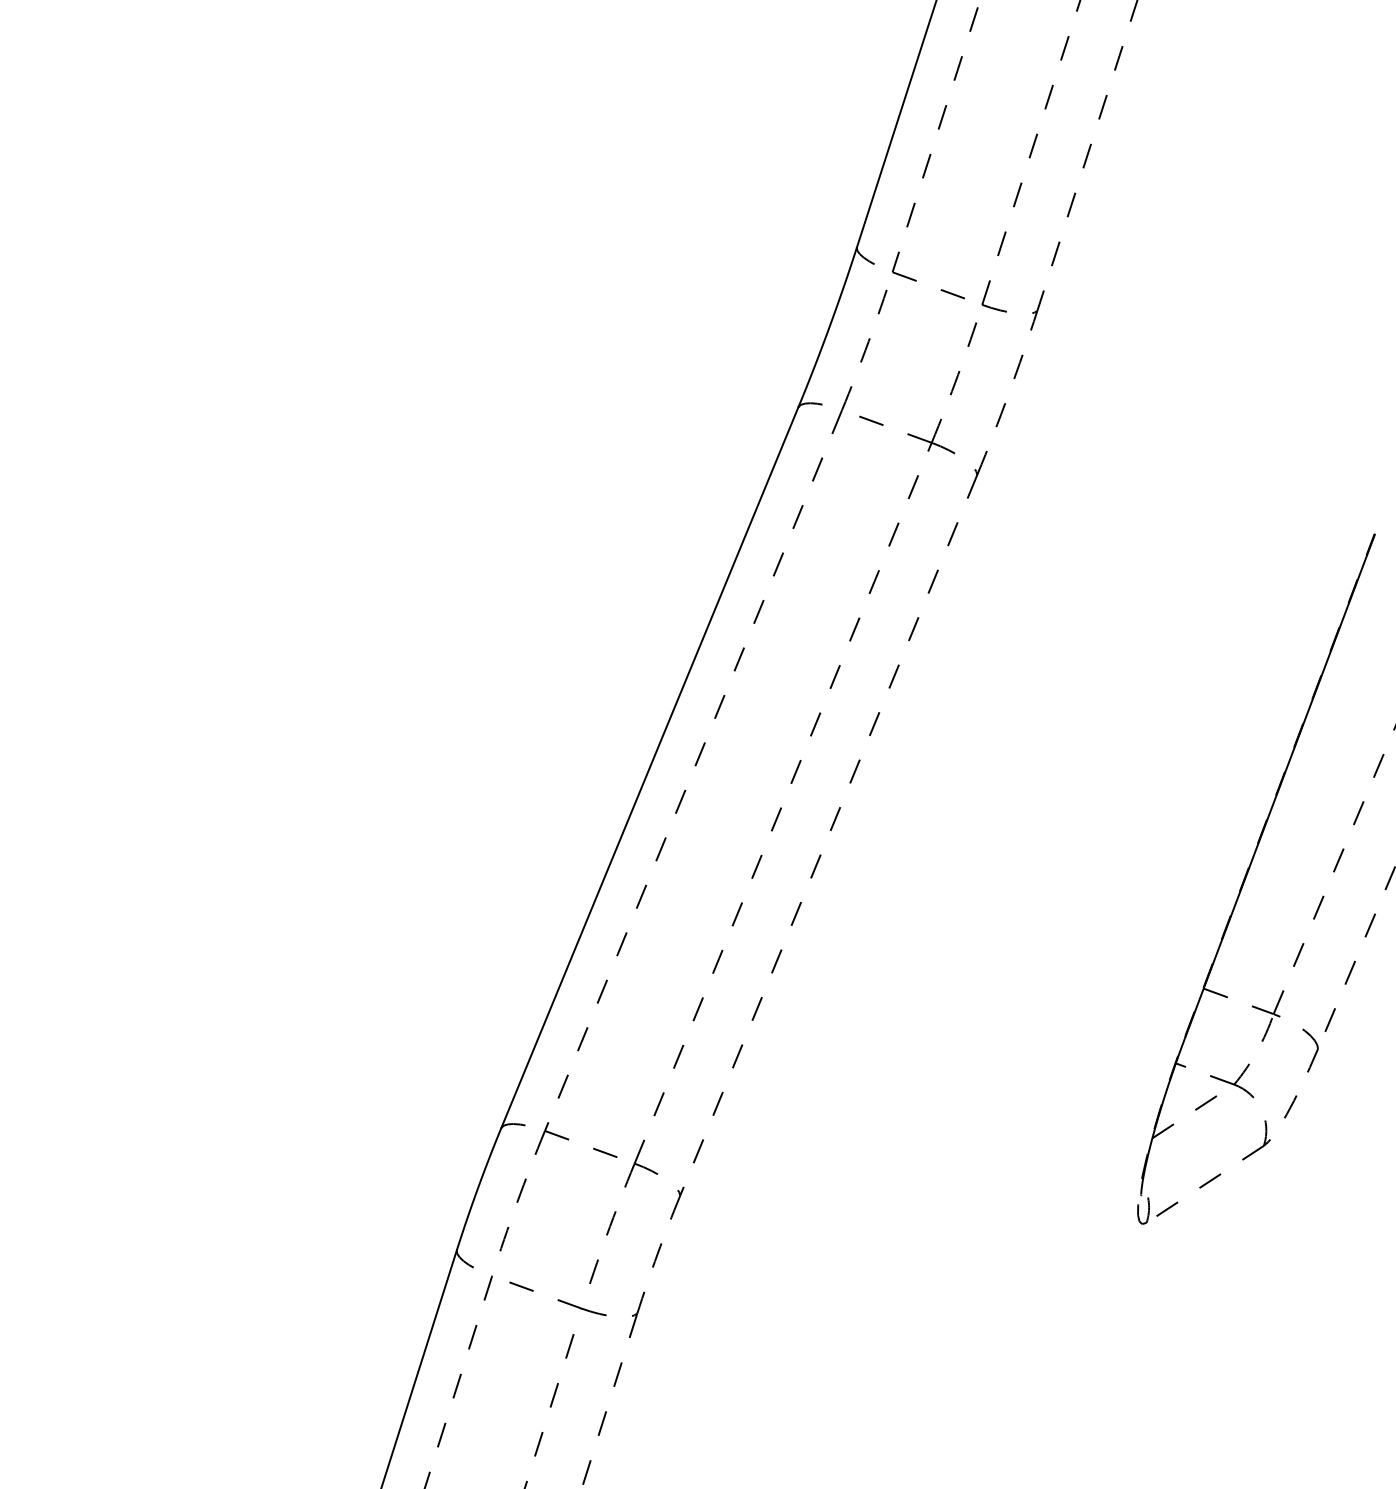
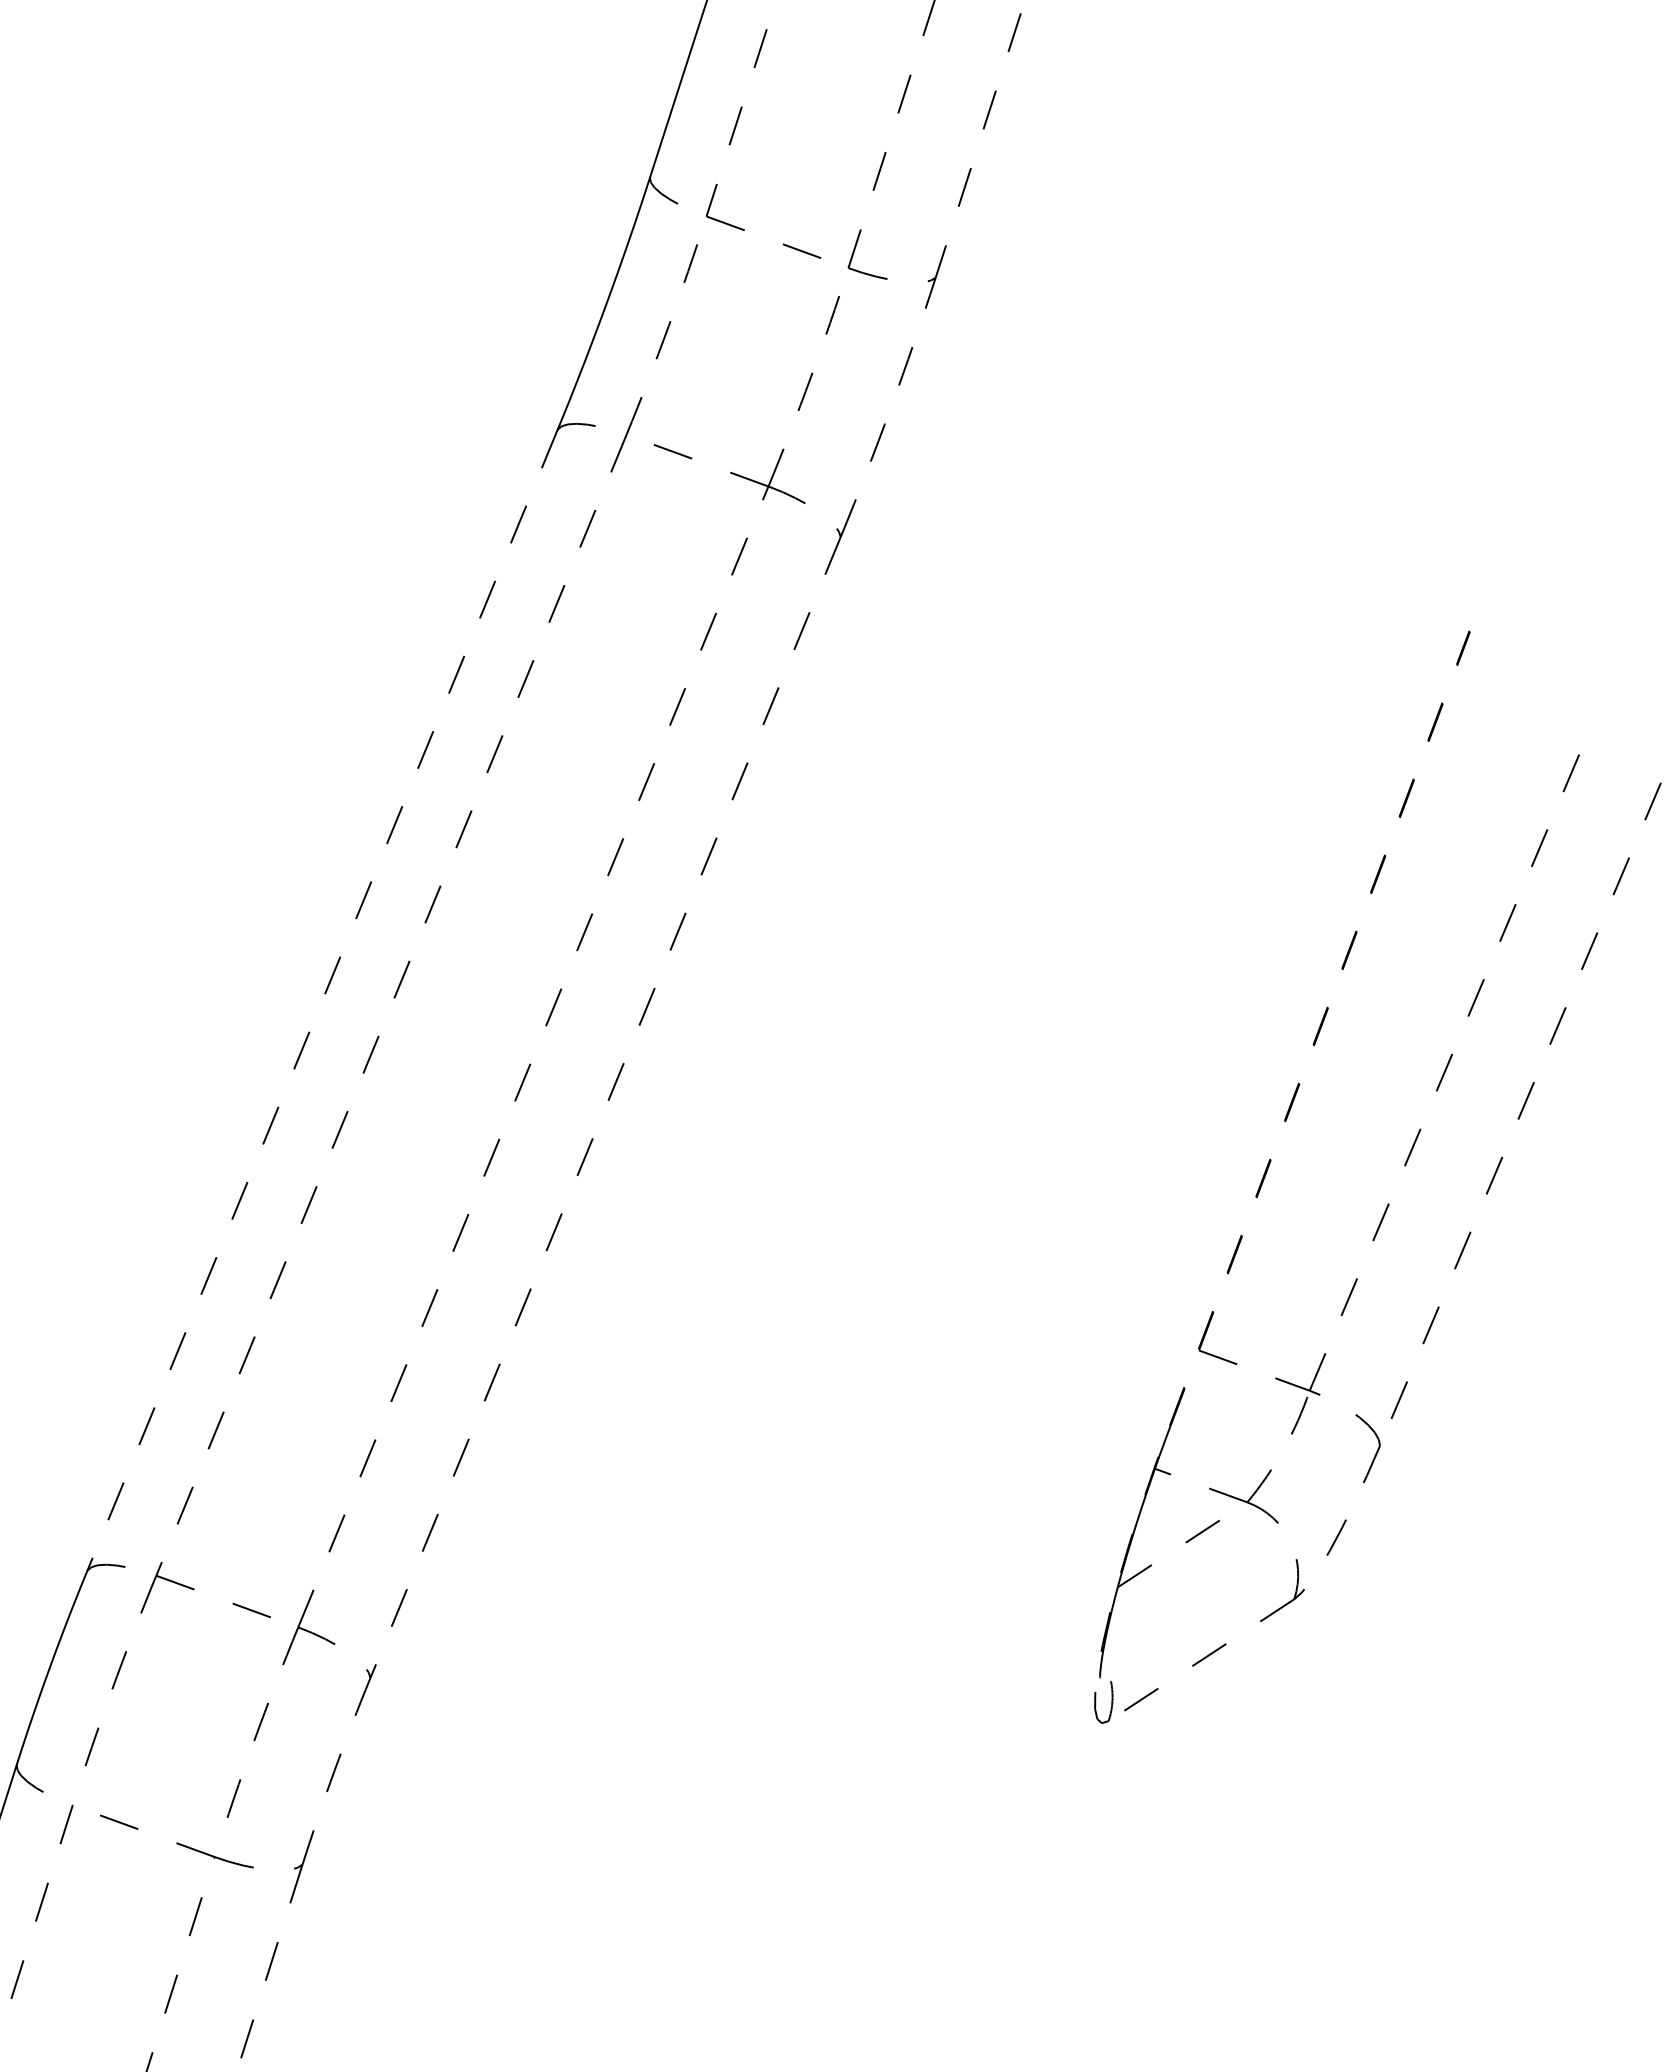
line: (649, 767) -> (321, 1000), solid -> dashed
line: (1280, 785) -> (1320, 1028), solid -> dashed

